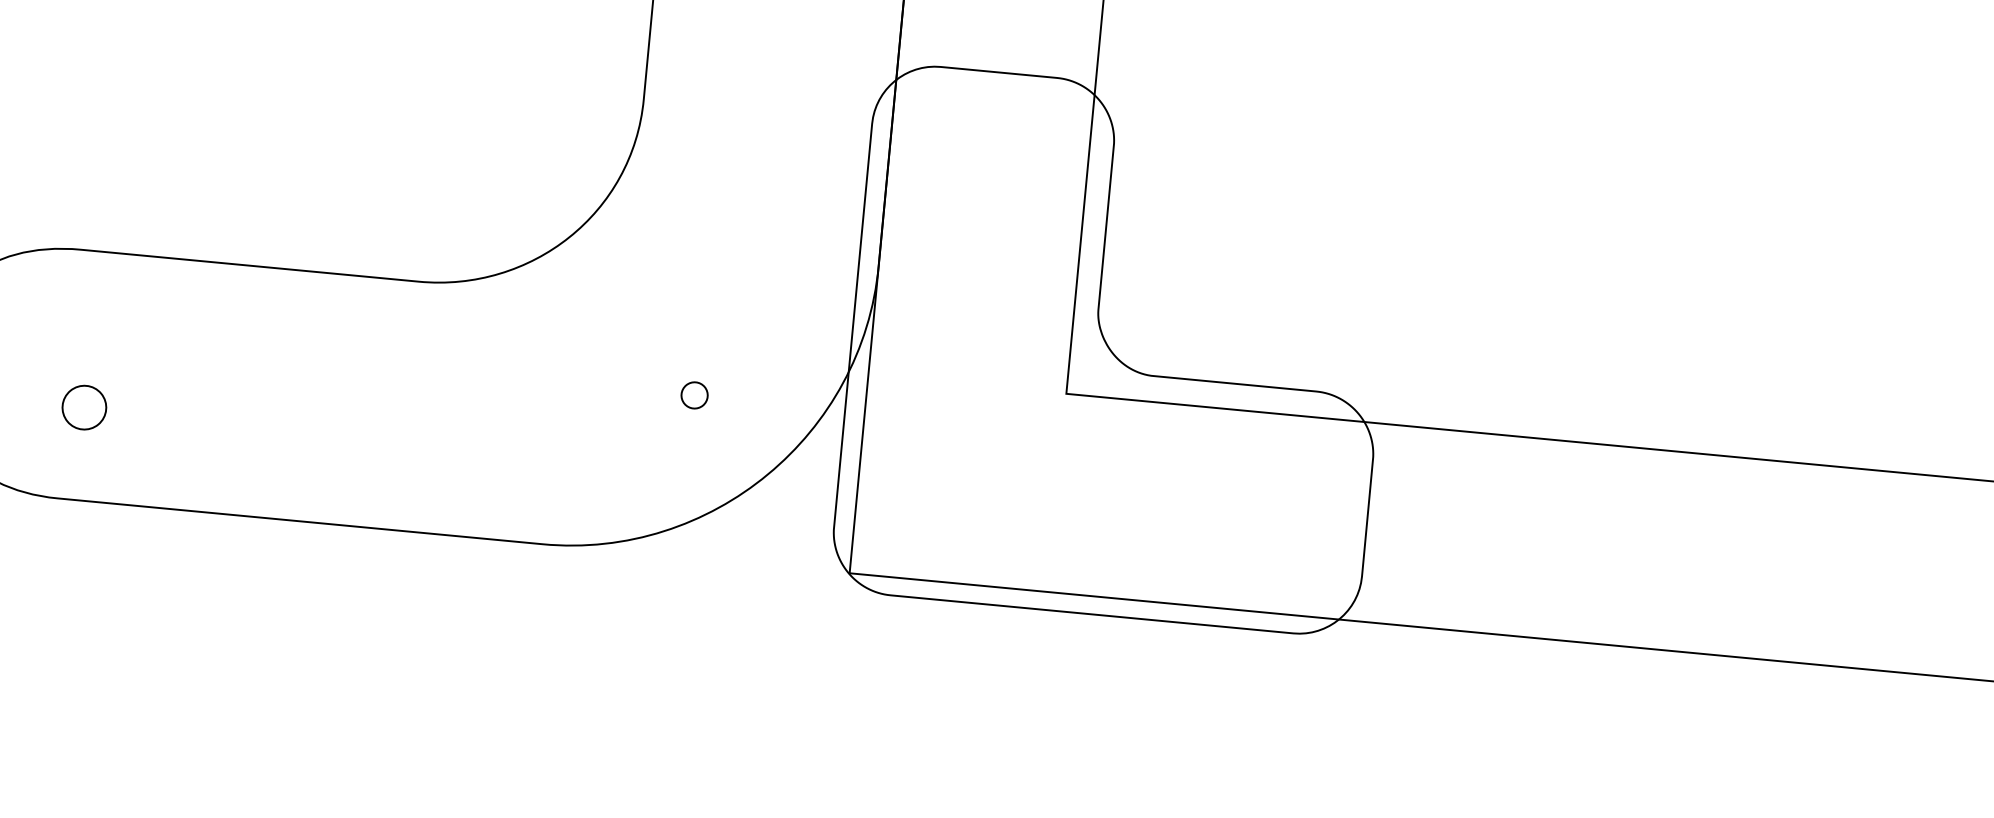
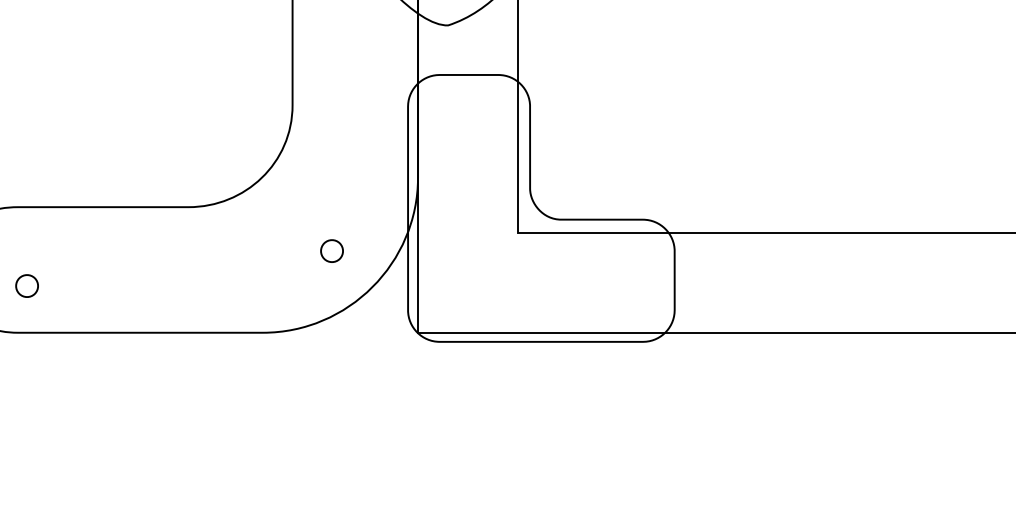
part: (693, 394) -> (331, 250), size x1.67

